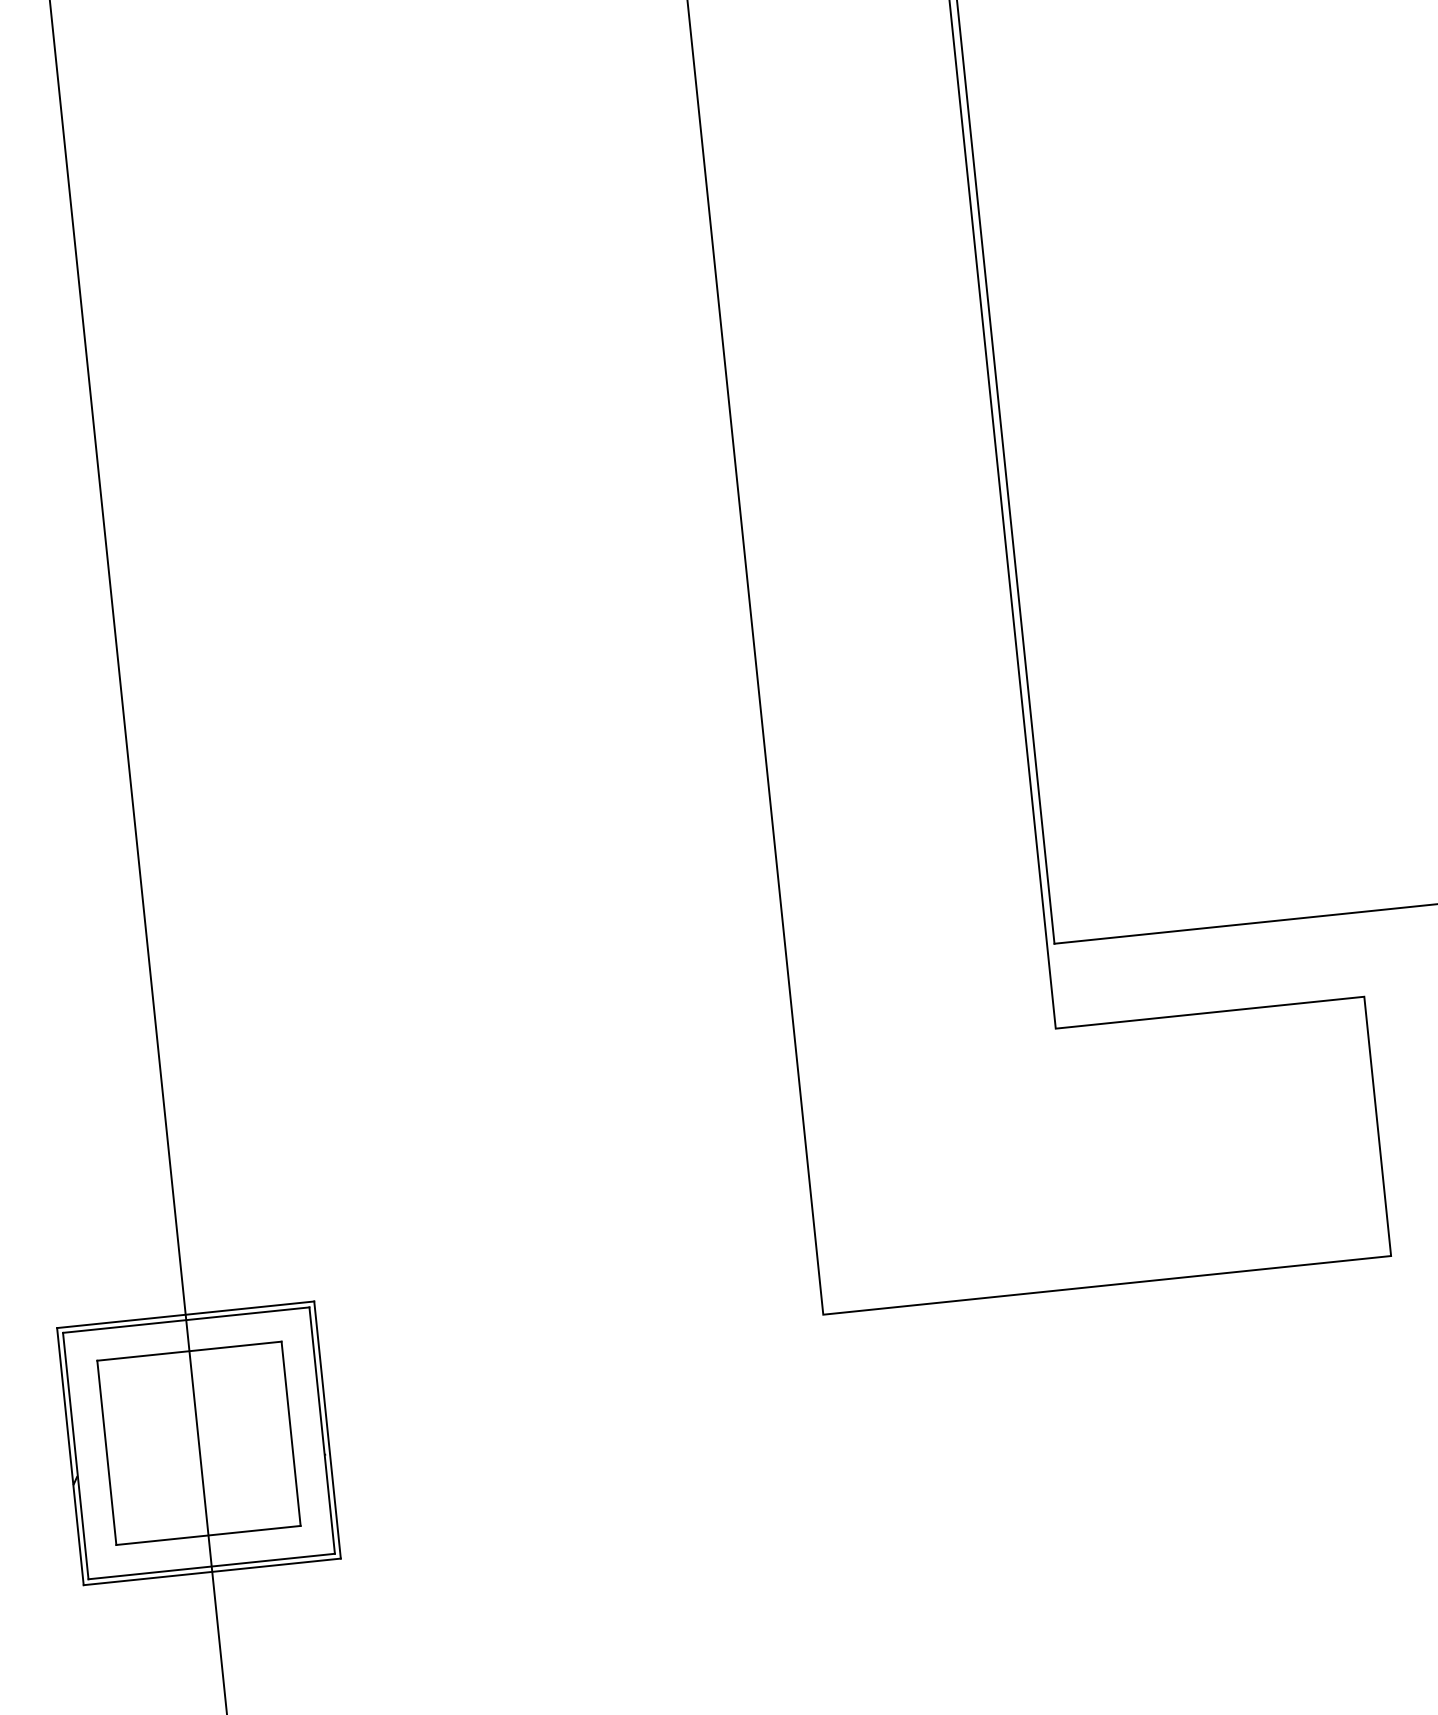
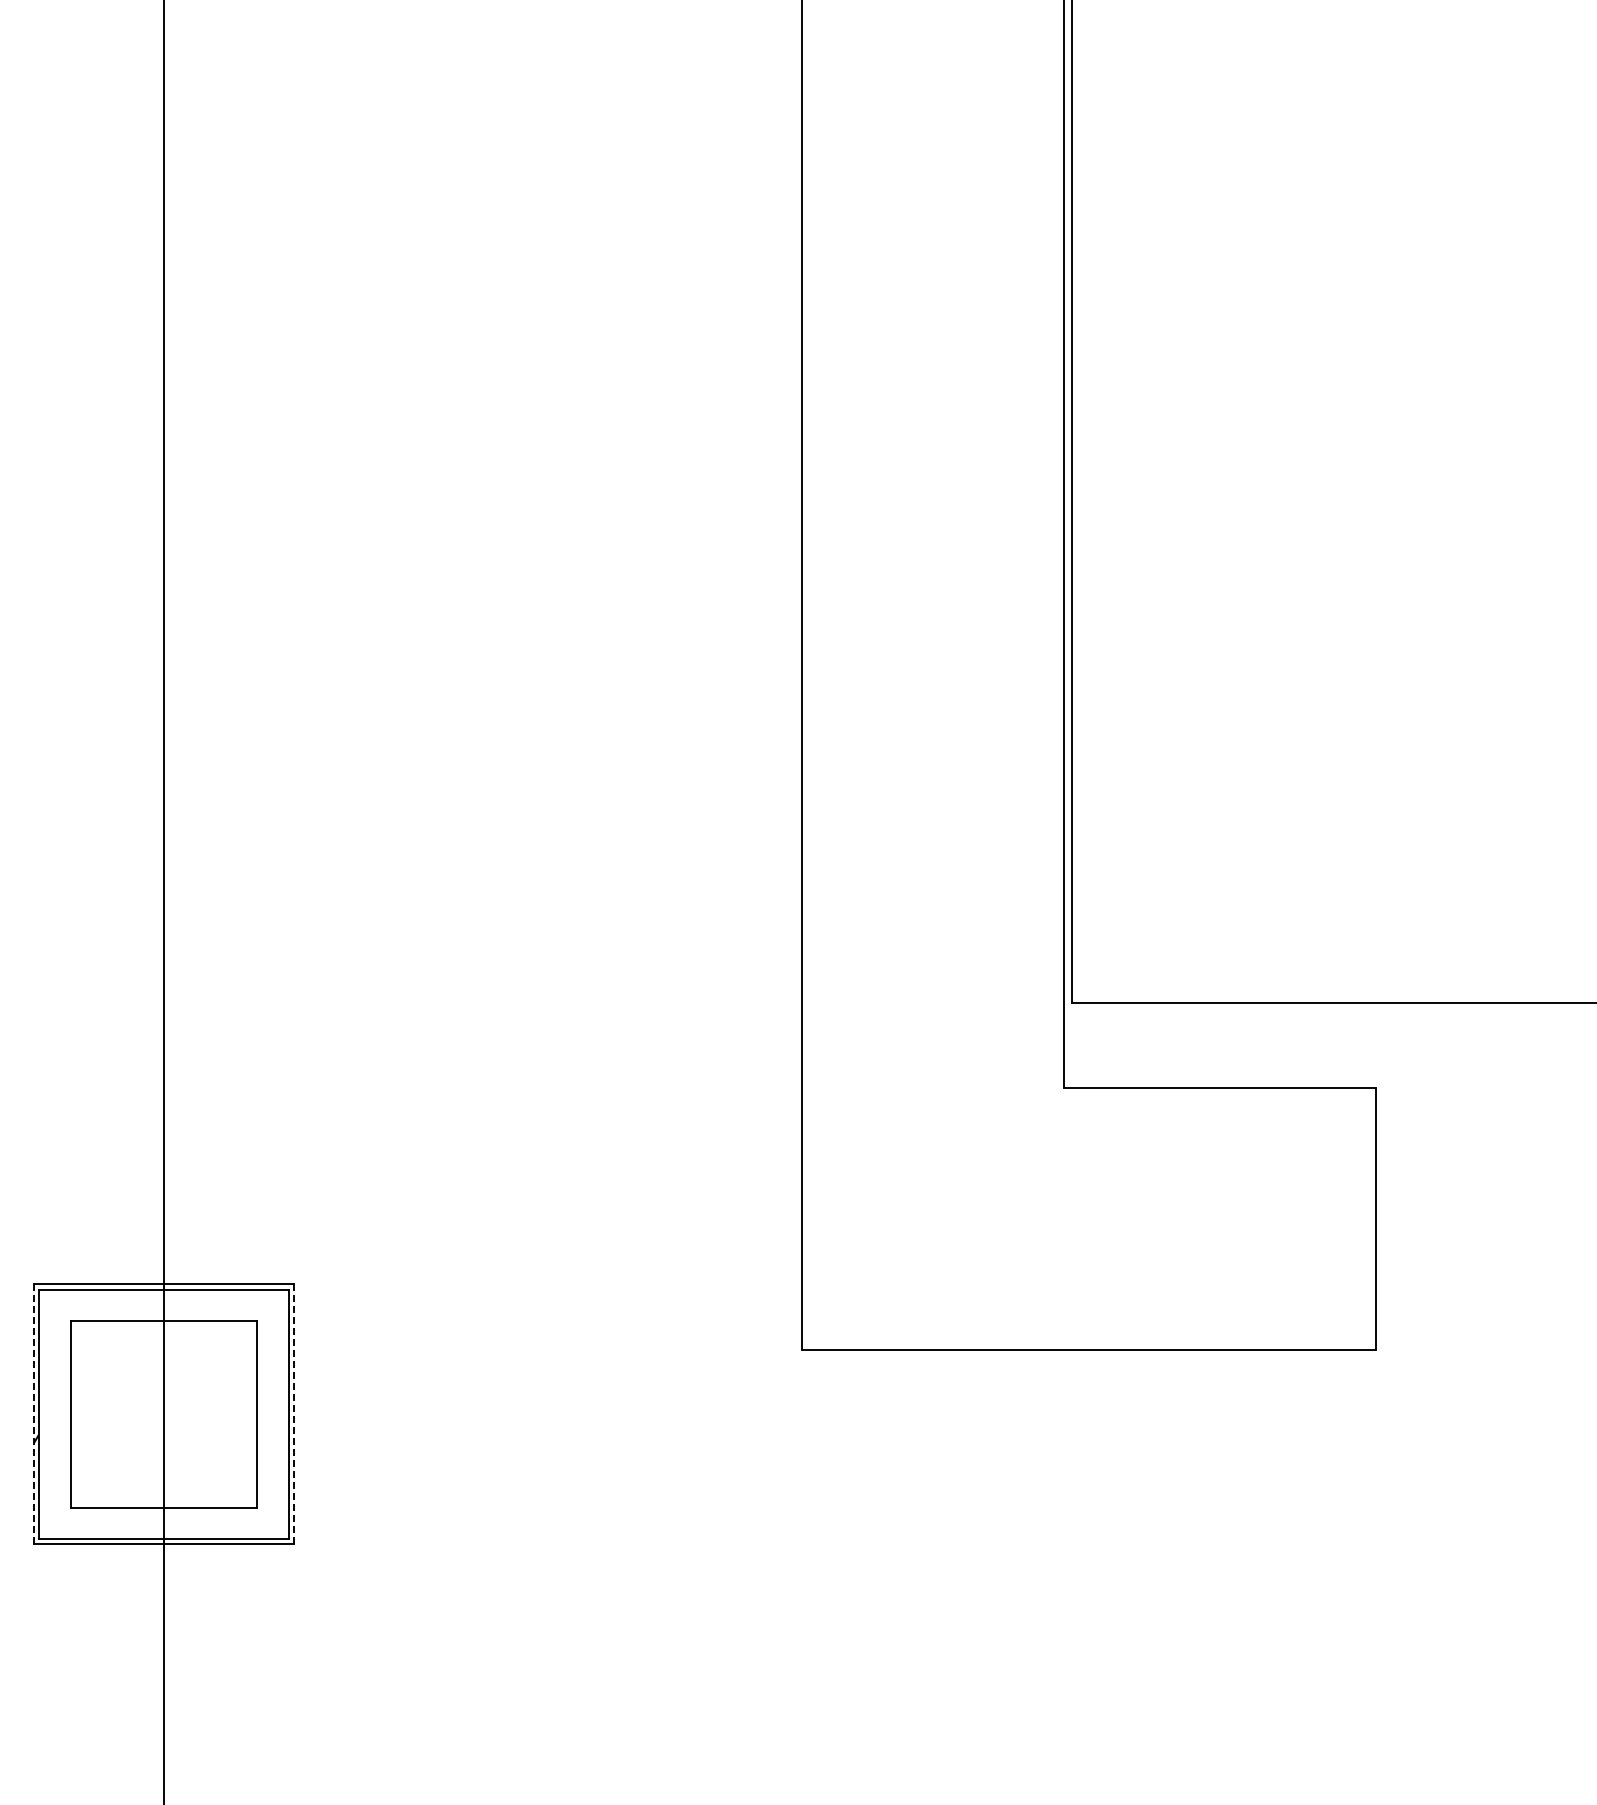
line: (327, 1429) -> (294, 1413), solid -> dashed
line: (70, 1456) -> (34, 1414), solid -> dashed

